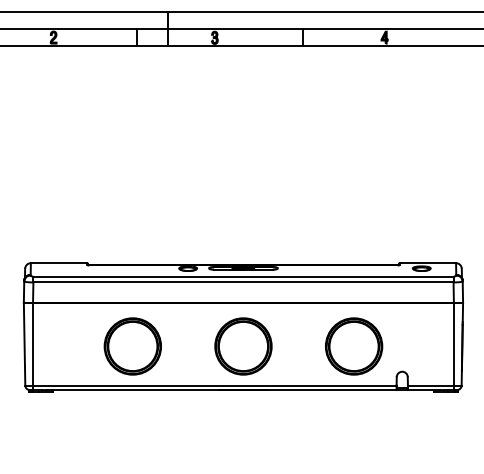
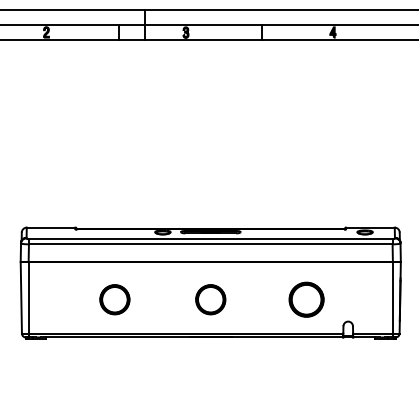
part: (132, 346) -> (114, 299), size x0.6
part: (243, 346) -> (210, 299), size x0.6
part: (354, 346) -> (306, 299), size x0.7

